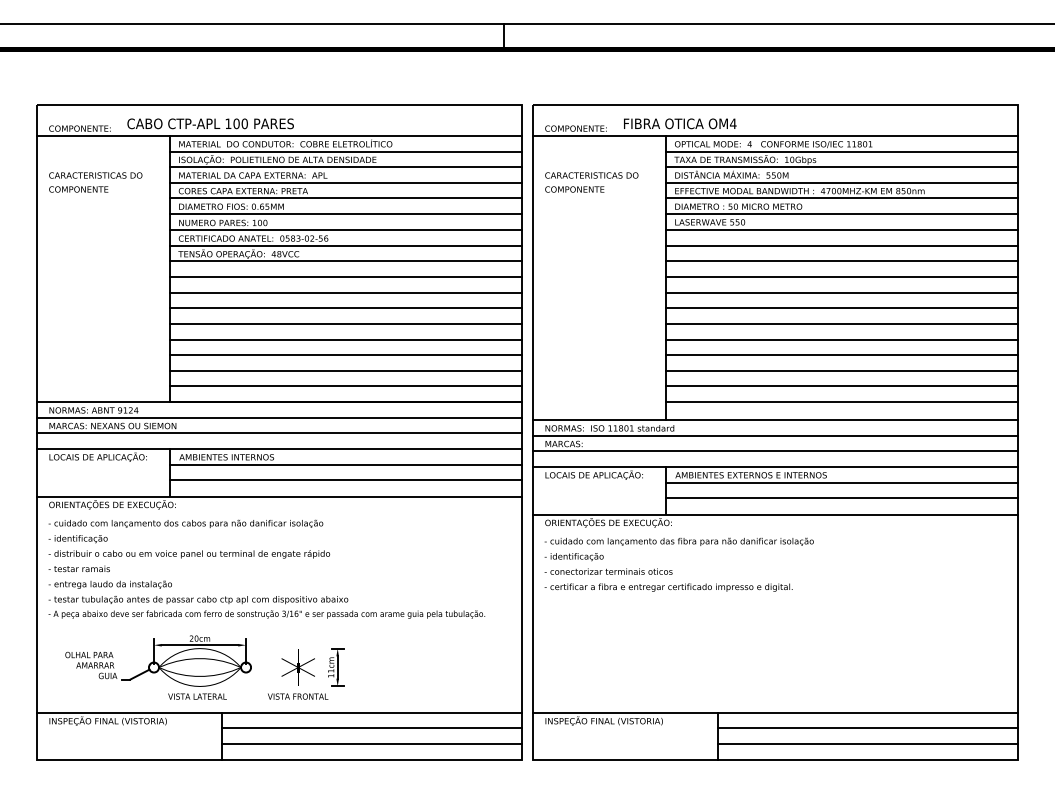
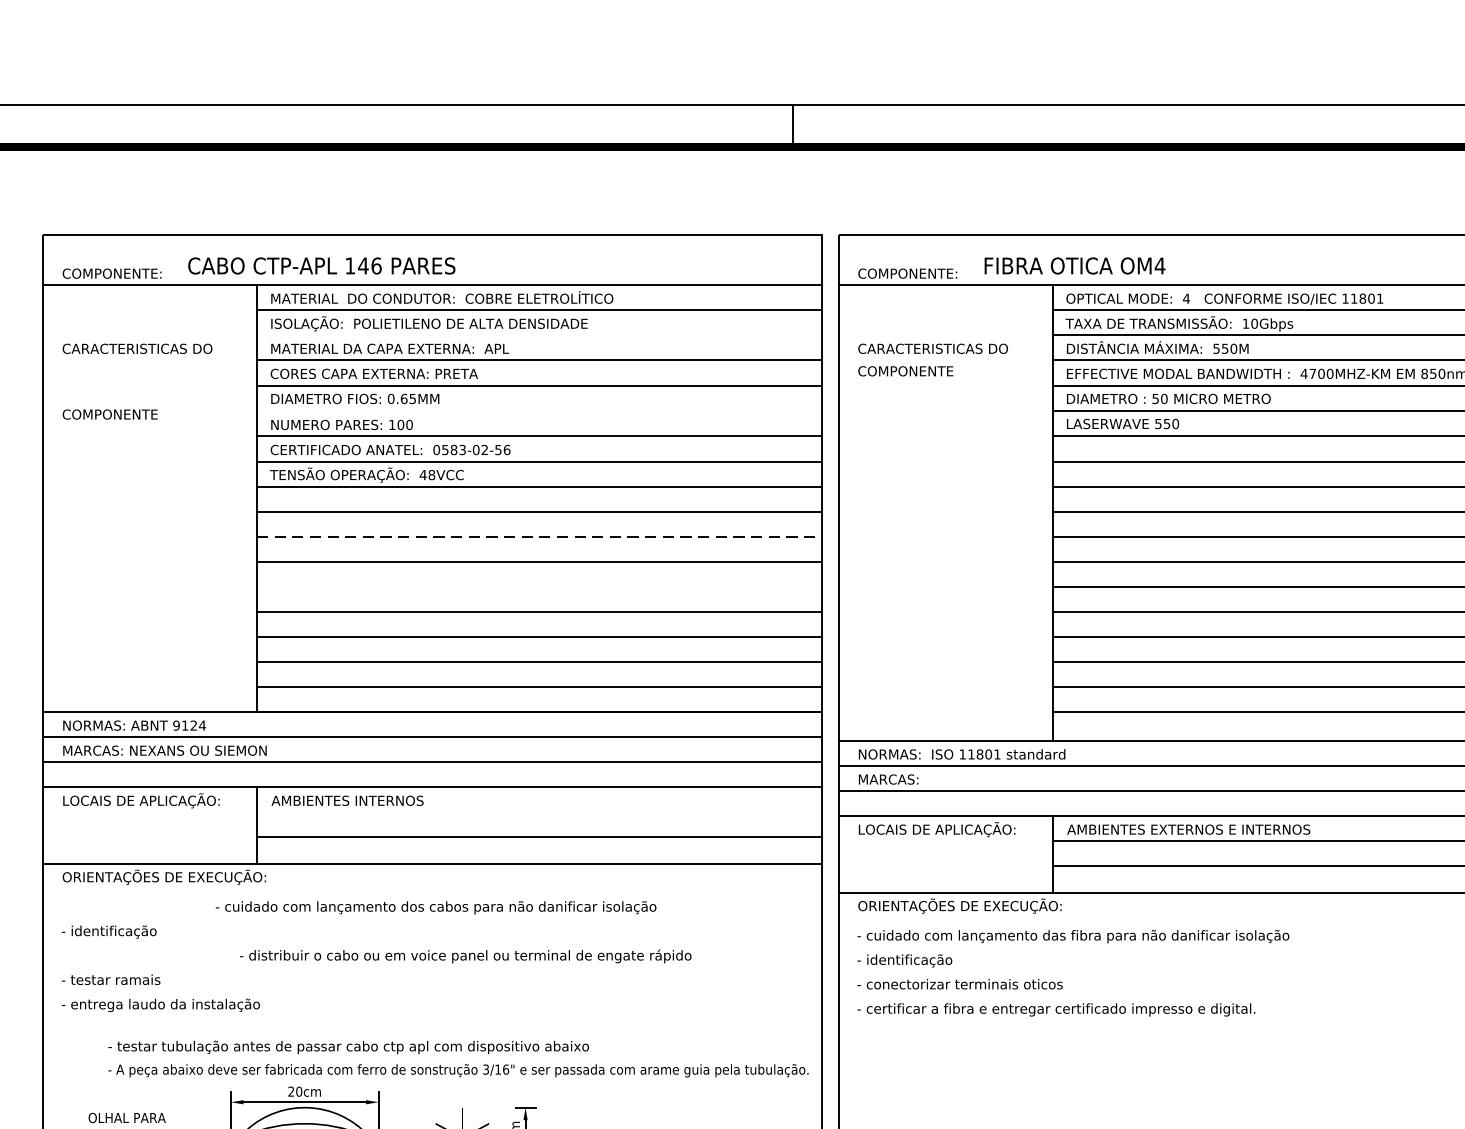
text: (240, 123) -> (369, 265), 100 -> 146
line: (346, 167) -> (539, 335), removed
text: (78, 189) -> (109, 414), moved
line: (346, 213) -> (539, 409), removed
line: (346, 292) -> (539, 536), solid -> dashed
line: (346, 323) -> (539, 586), removed
line: (346, 464) -> (539, 812), removed
text: (185, 523) -> (435, 907), moved
text: (189, 554) -> (465, 956), moved
text: (266, 607) -> (457, 1059), moved

